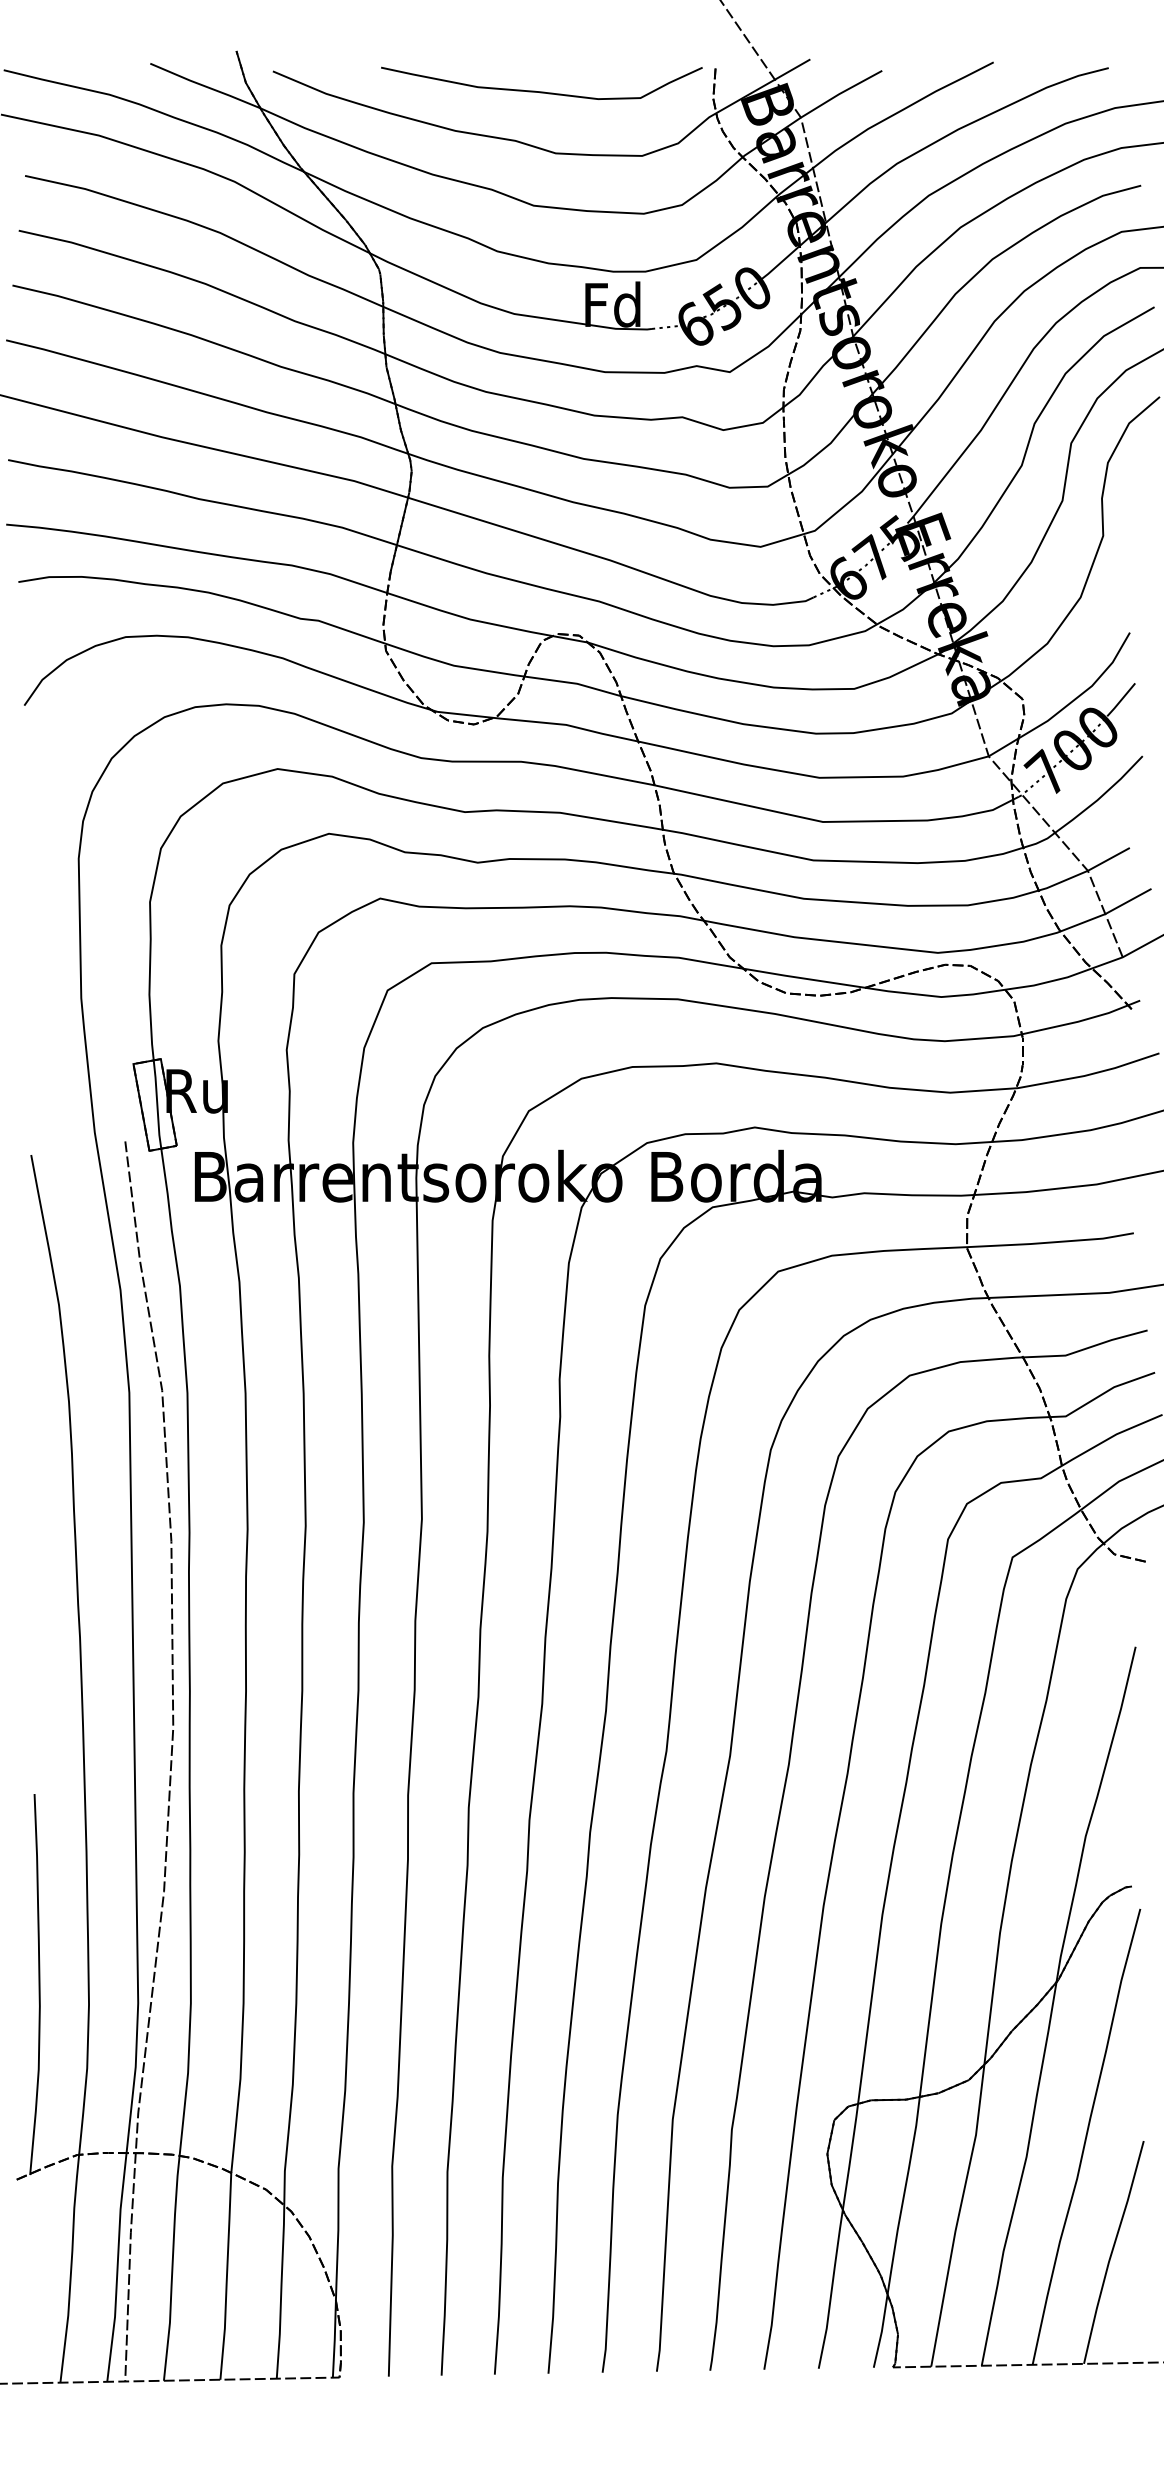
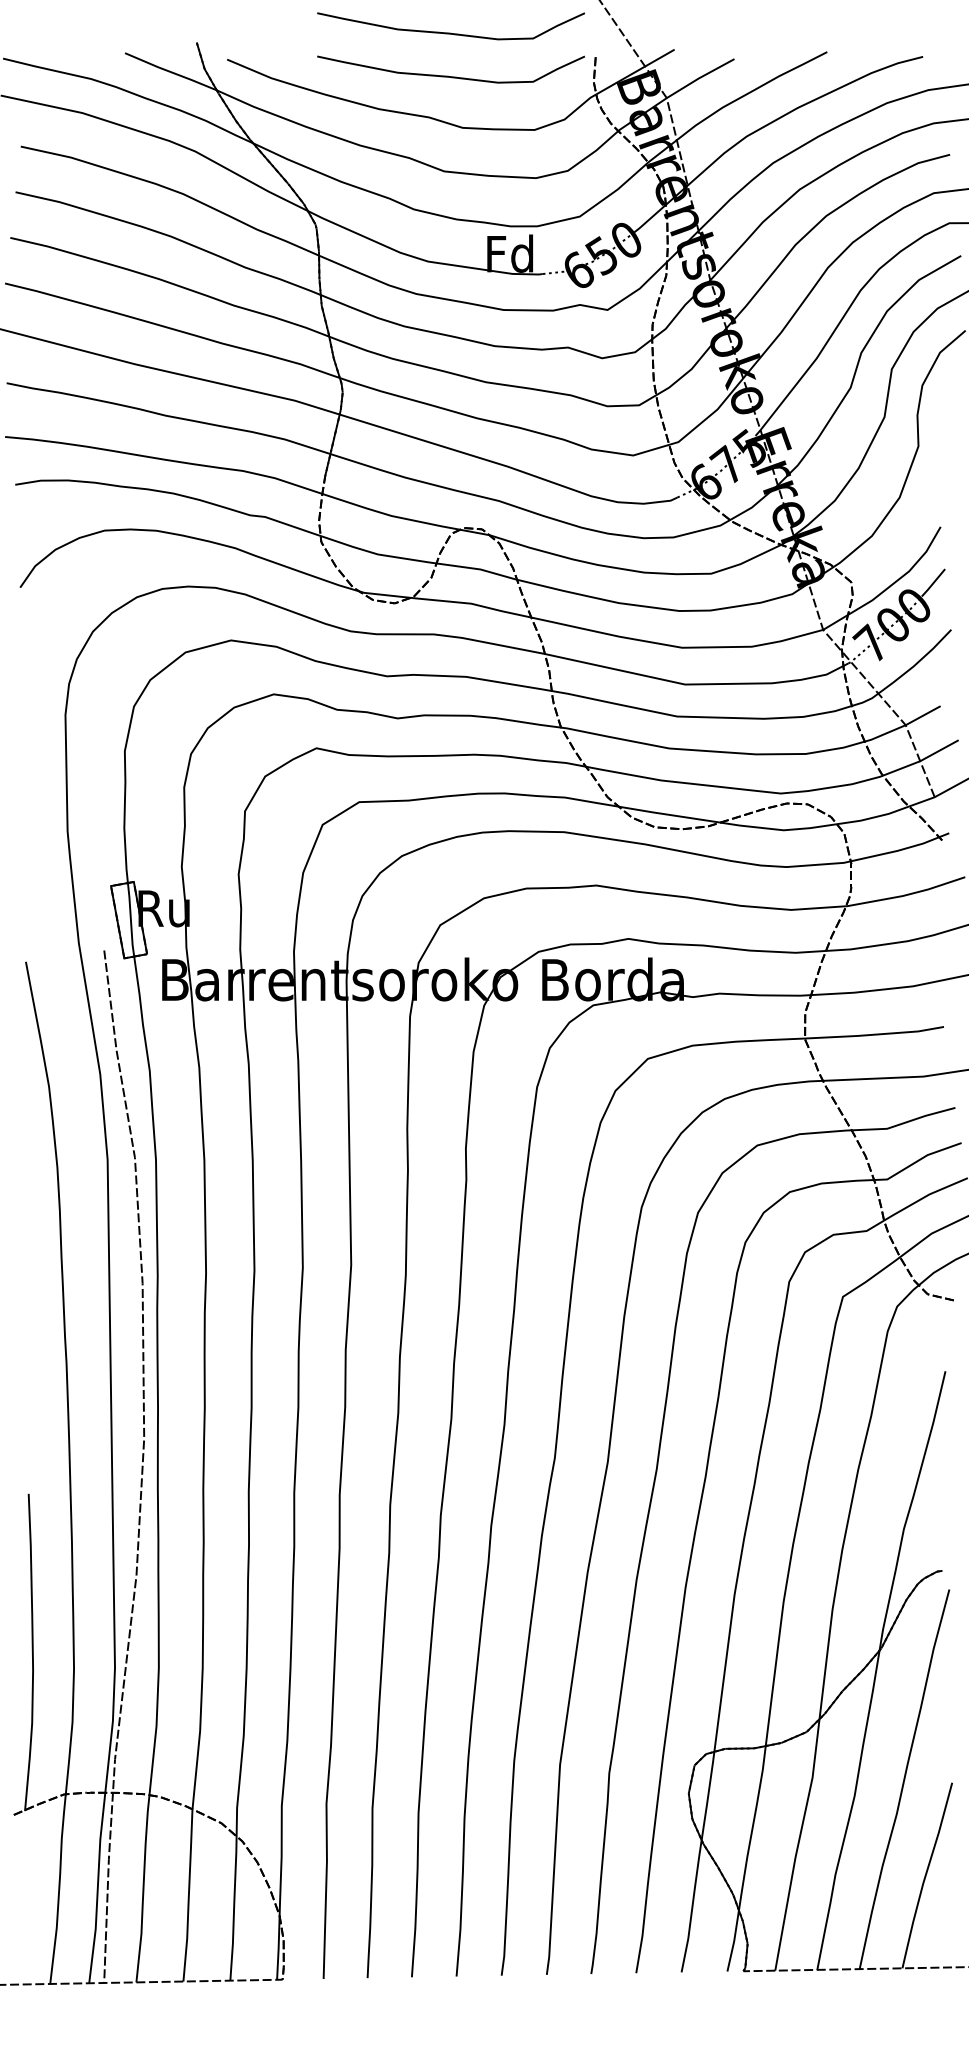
curve: (541, 39) -> (450, 33), added

